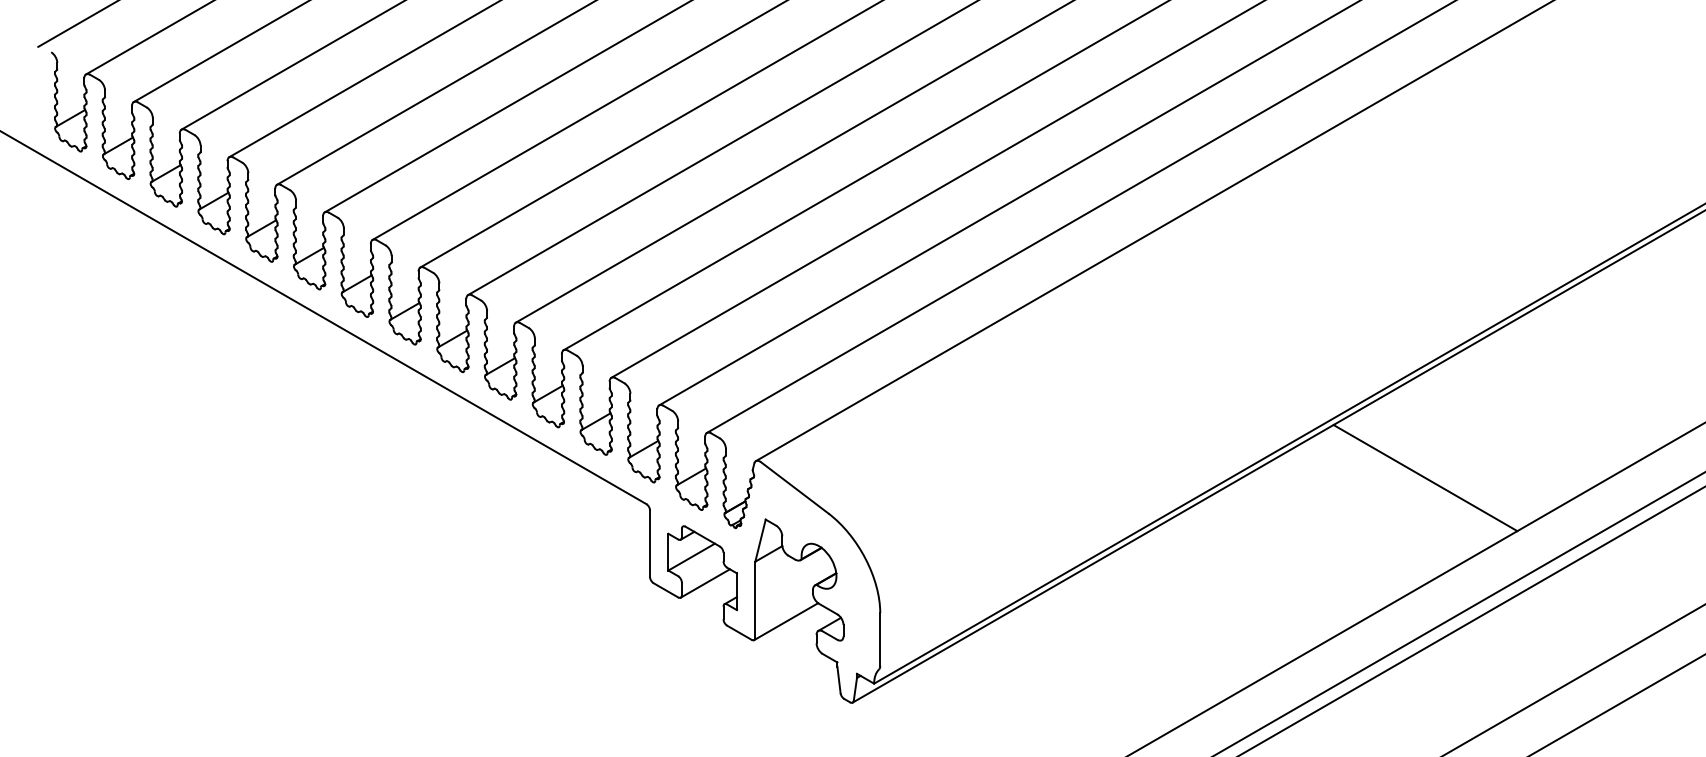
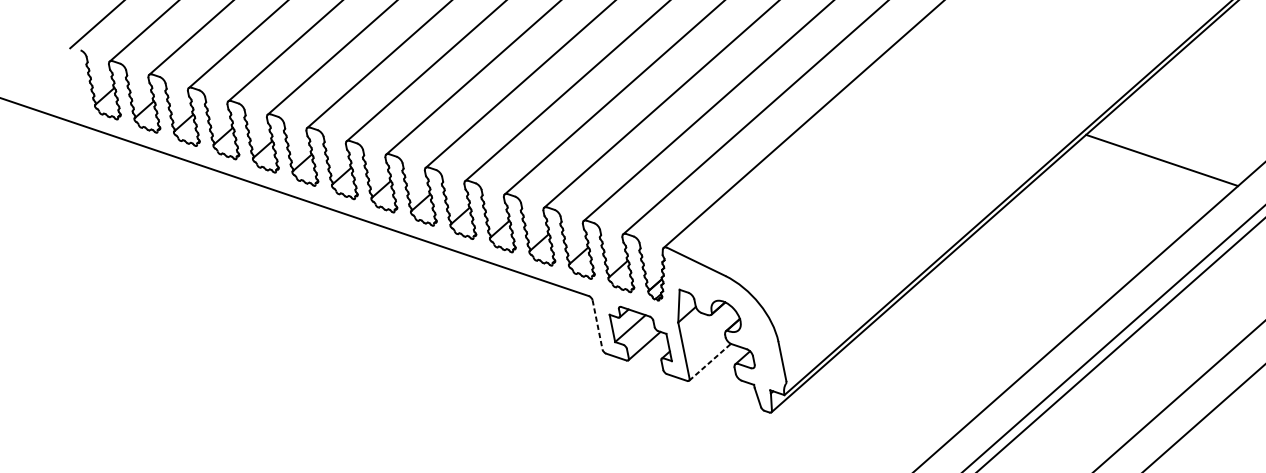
line: (650, 544) -> (598, 325), solid -> dashed
line: (786, 621) -> (710, 362), solid -> dashed

